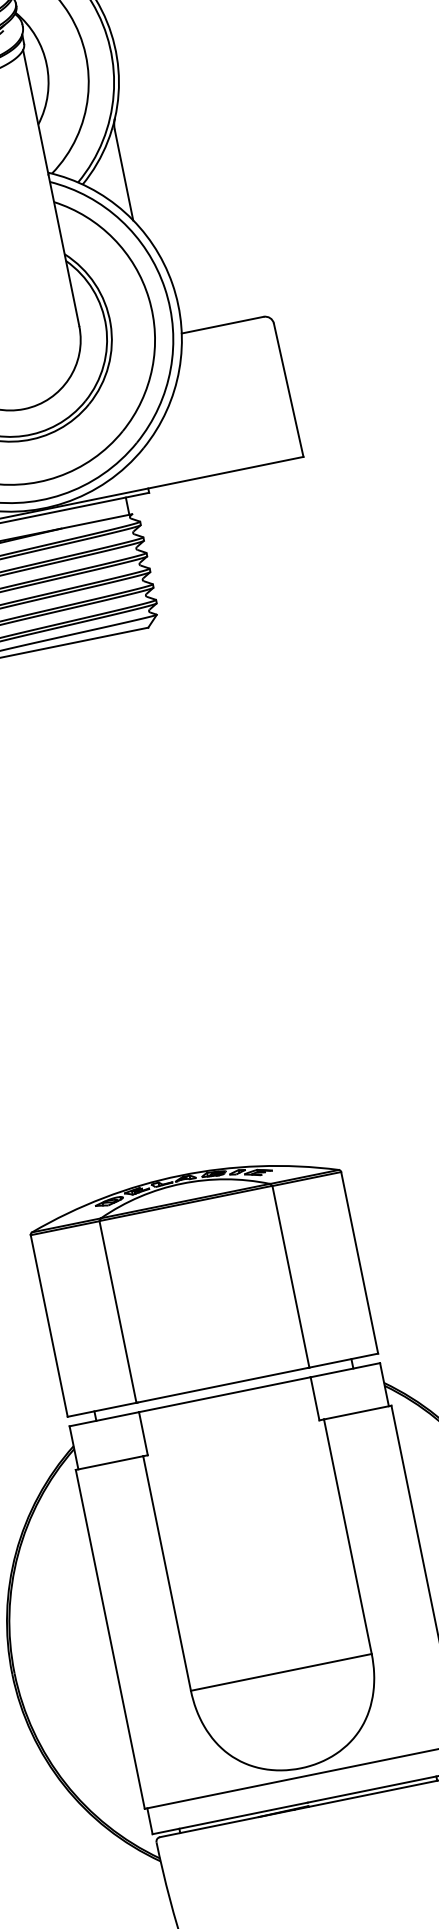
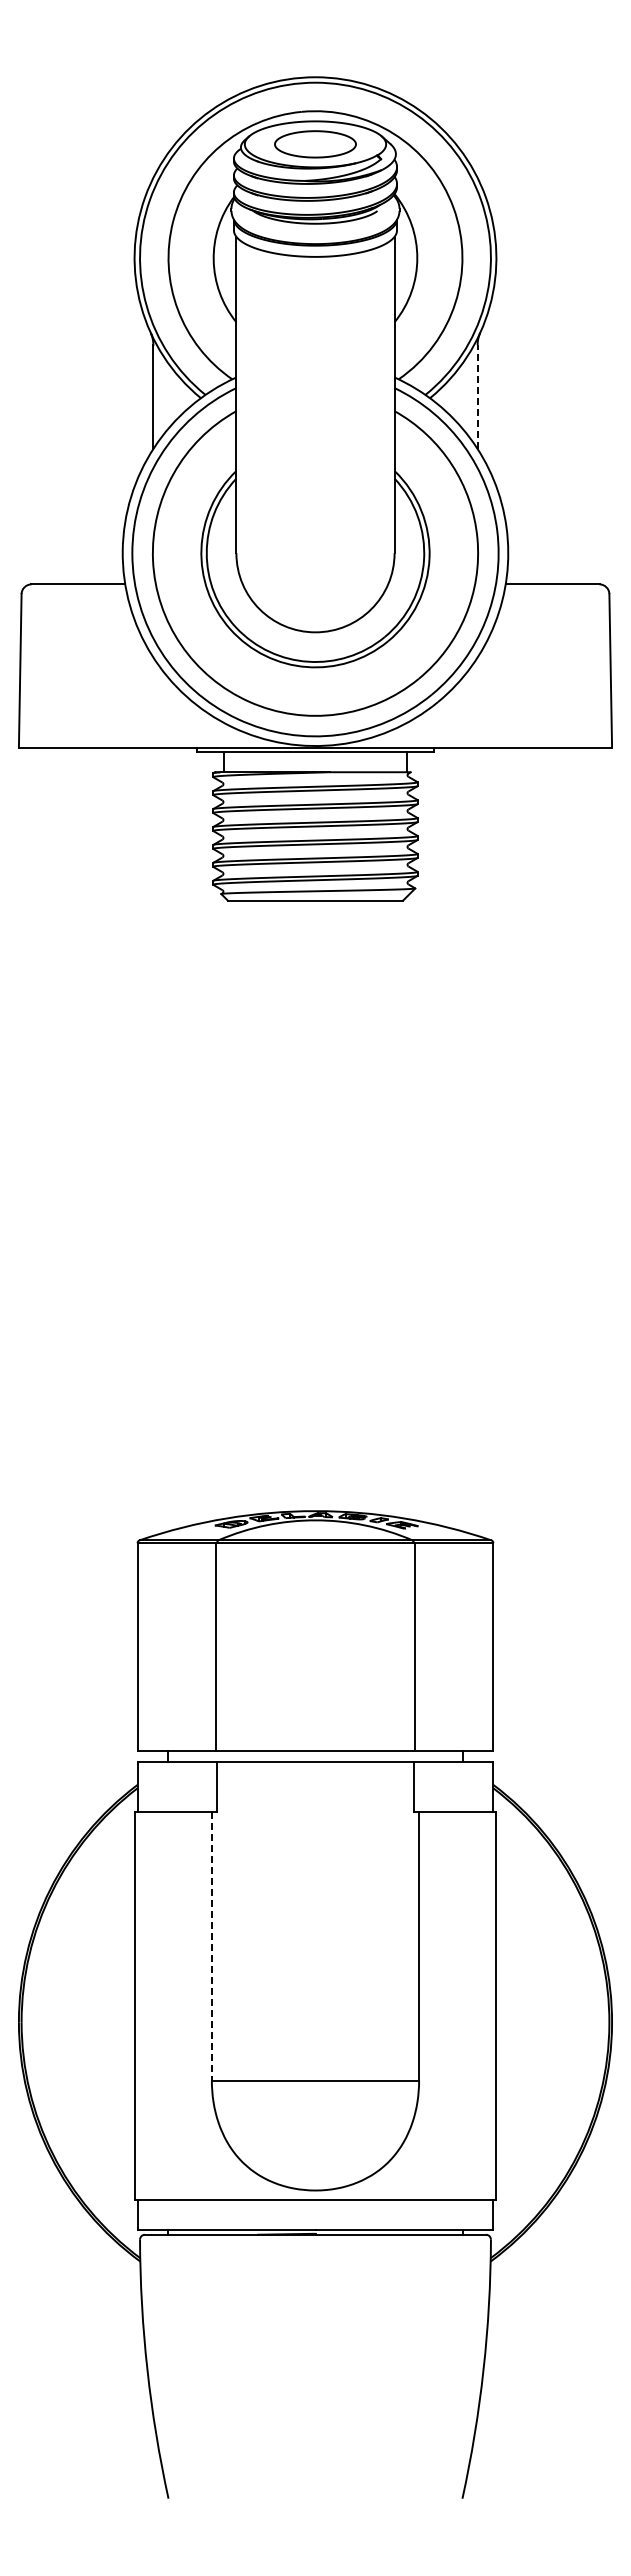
line: (123, 175) -> (477, 397), solid -> dashed
line: (166, 1573) -> (211, 1946), solid -> dashed

